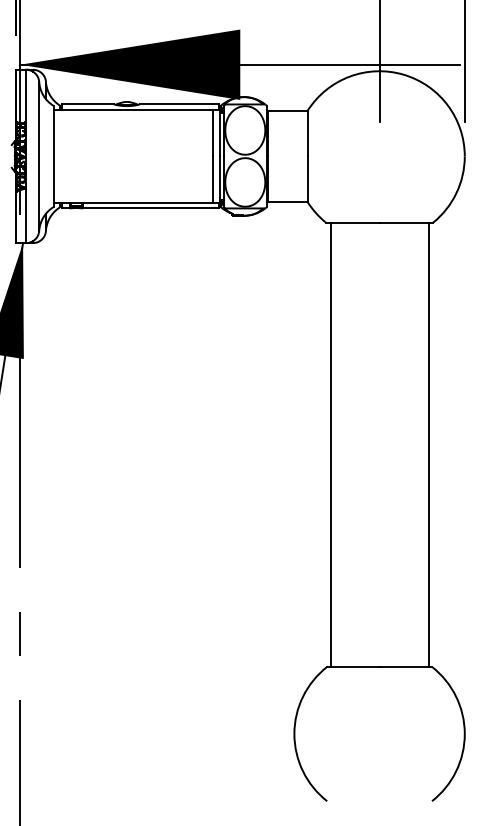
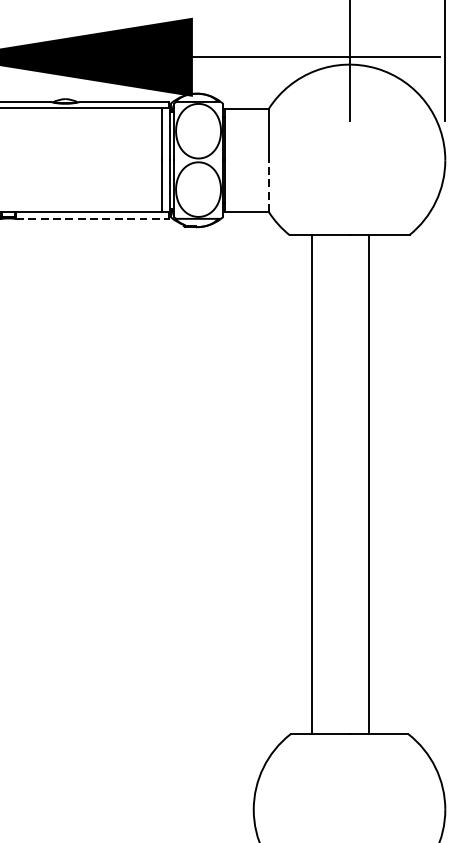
line: (307, 179) -> (268, 186), solid -> dashed
line: (151, 208) -> (93, 218), solid -> dashed
line: (330, 444) -> (312, 484), moved
line: (428, 444) -> (368, 484), moved

